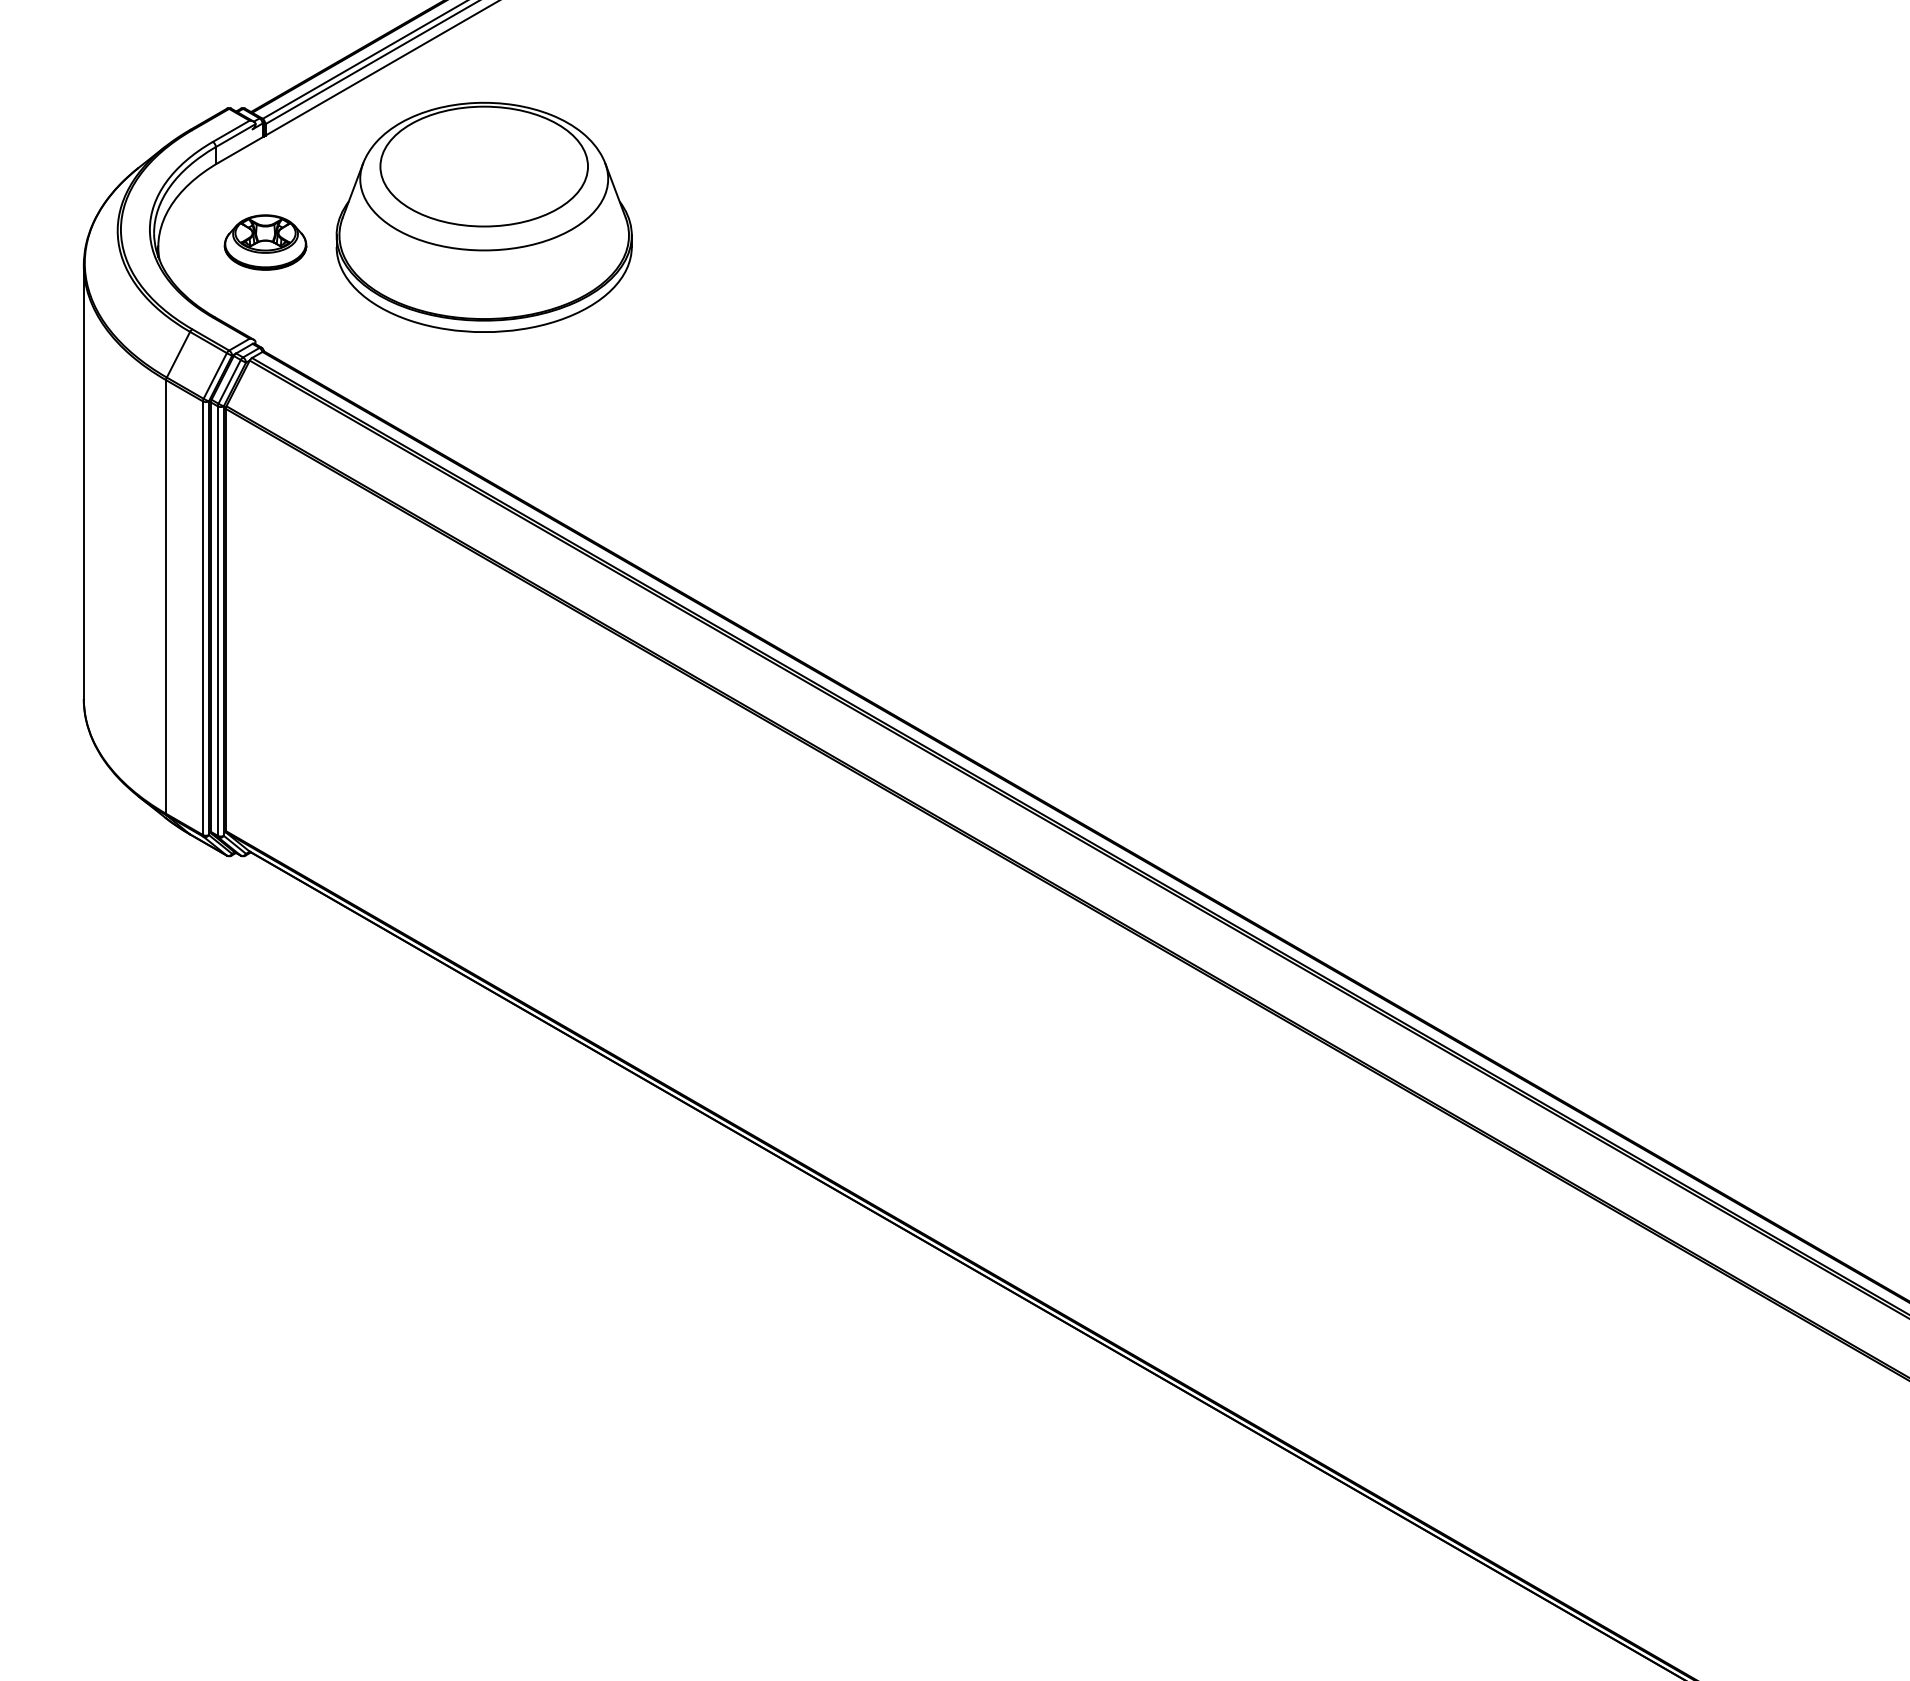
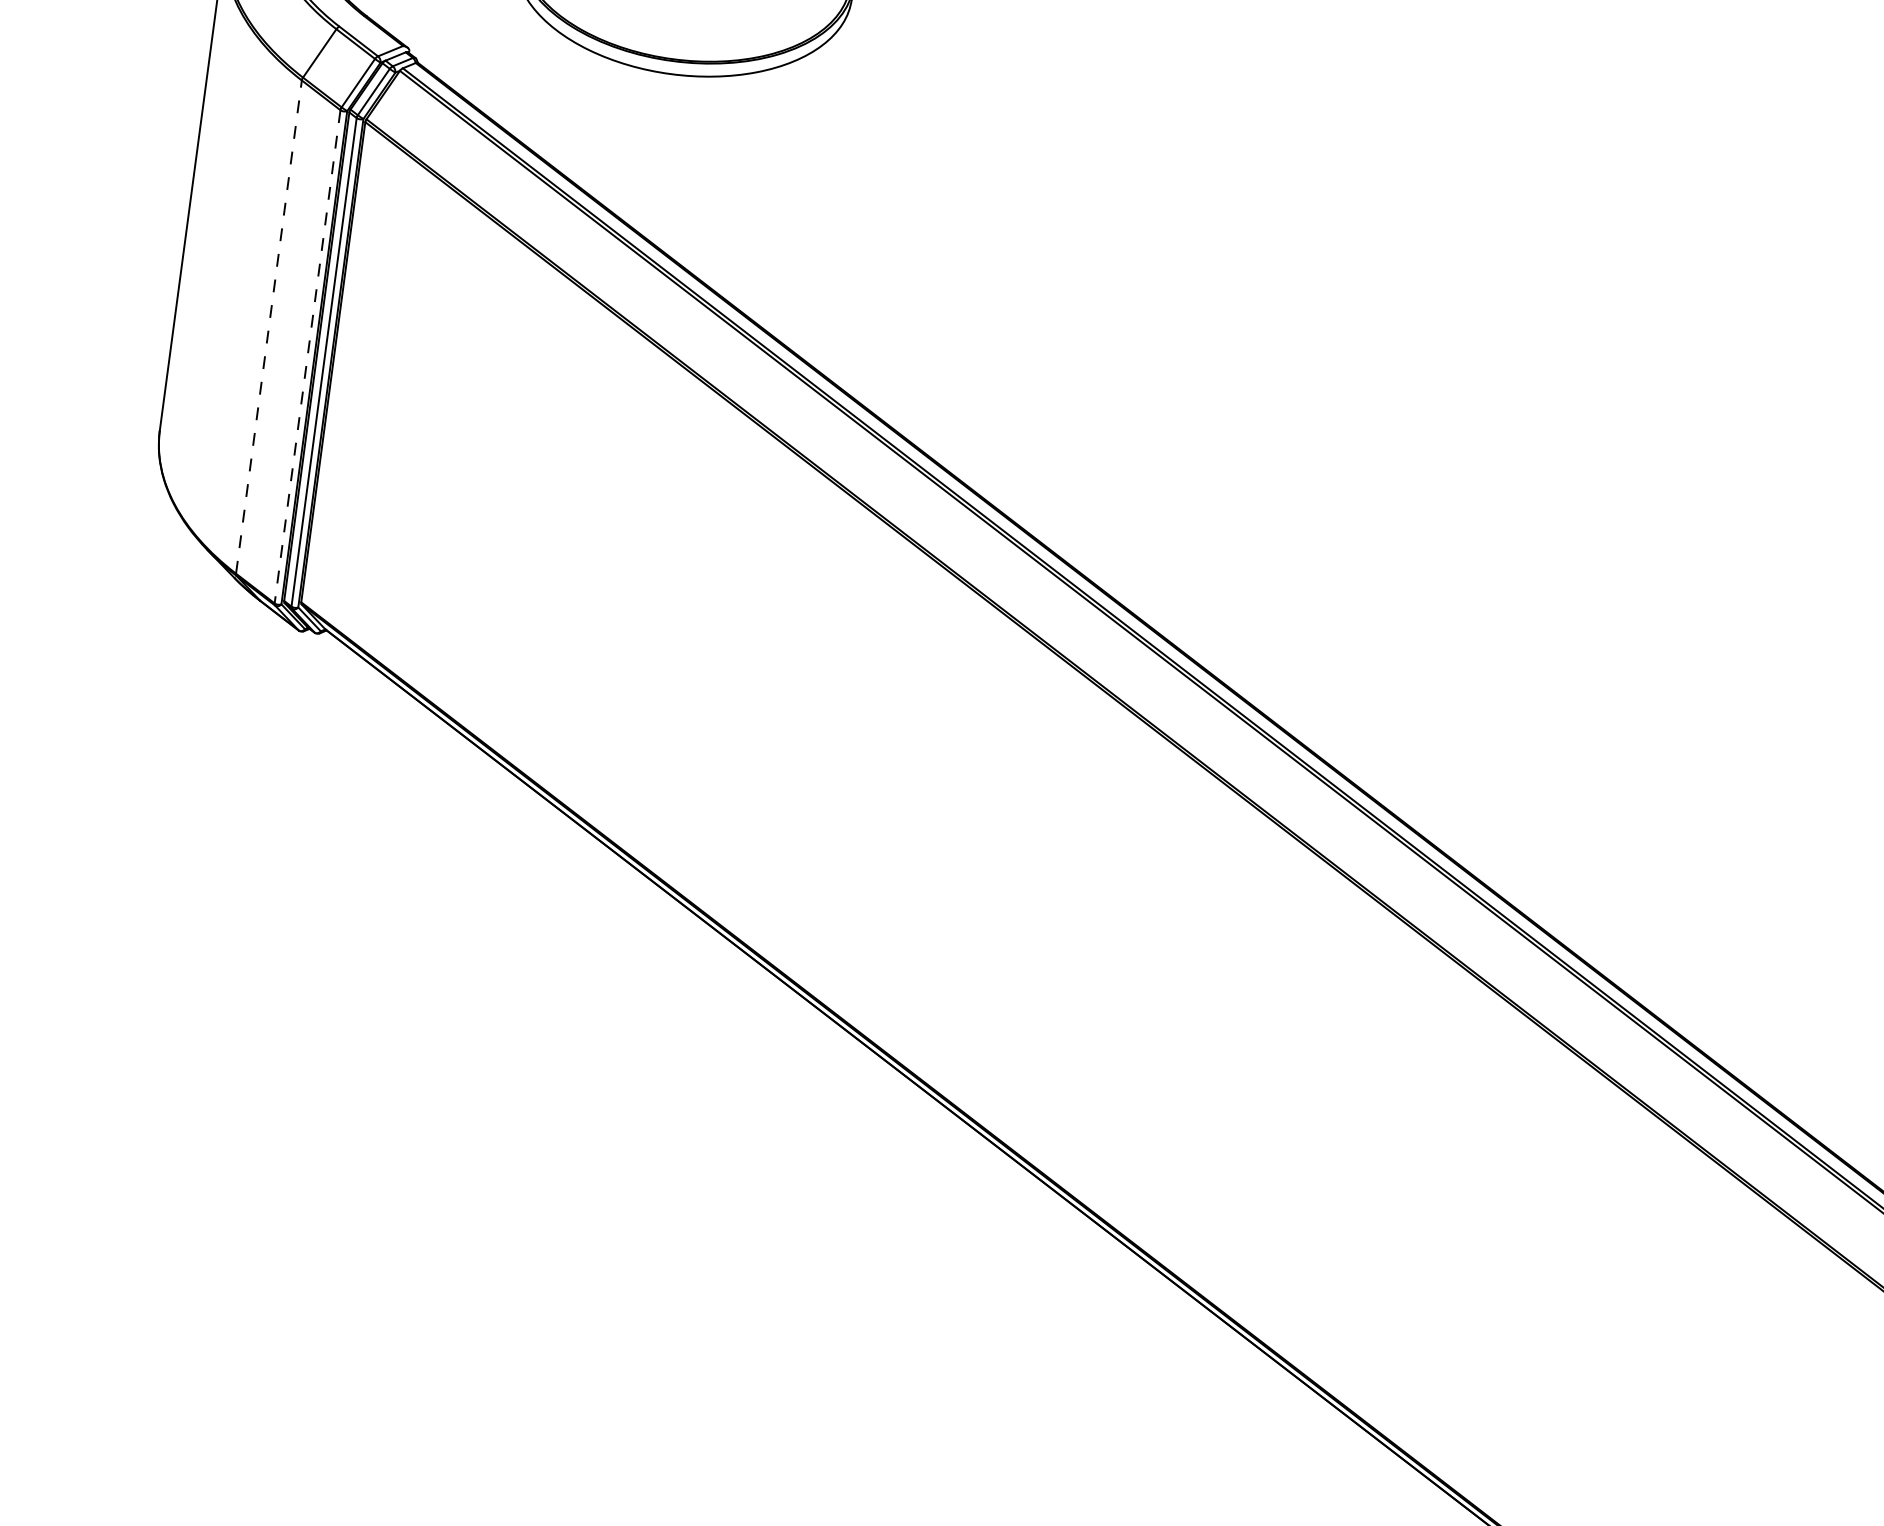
line: (166, 596) -> (269, 326), solid -> dashed
line: (202, 618) -> (307, 357), solid -> dashed

